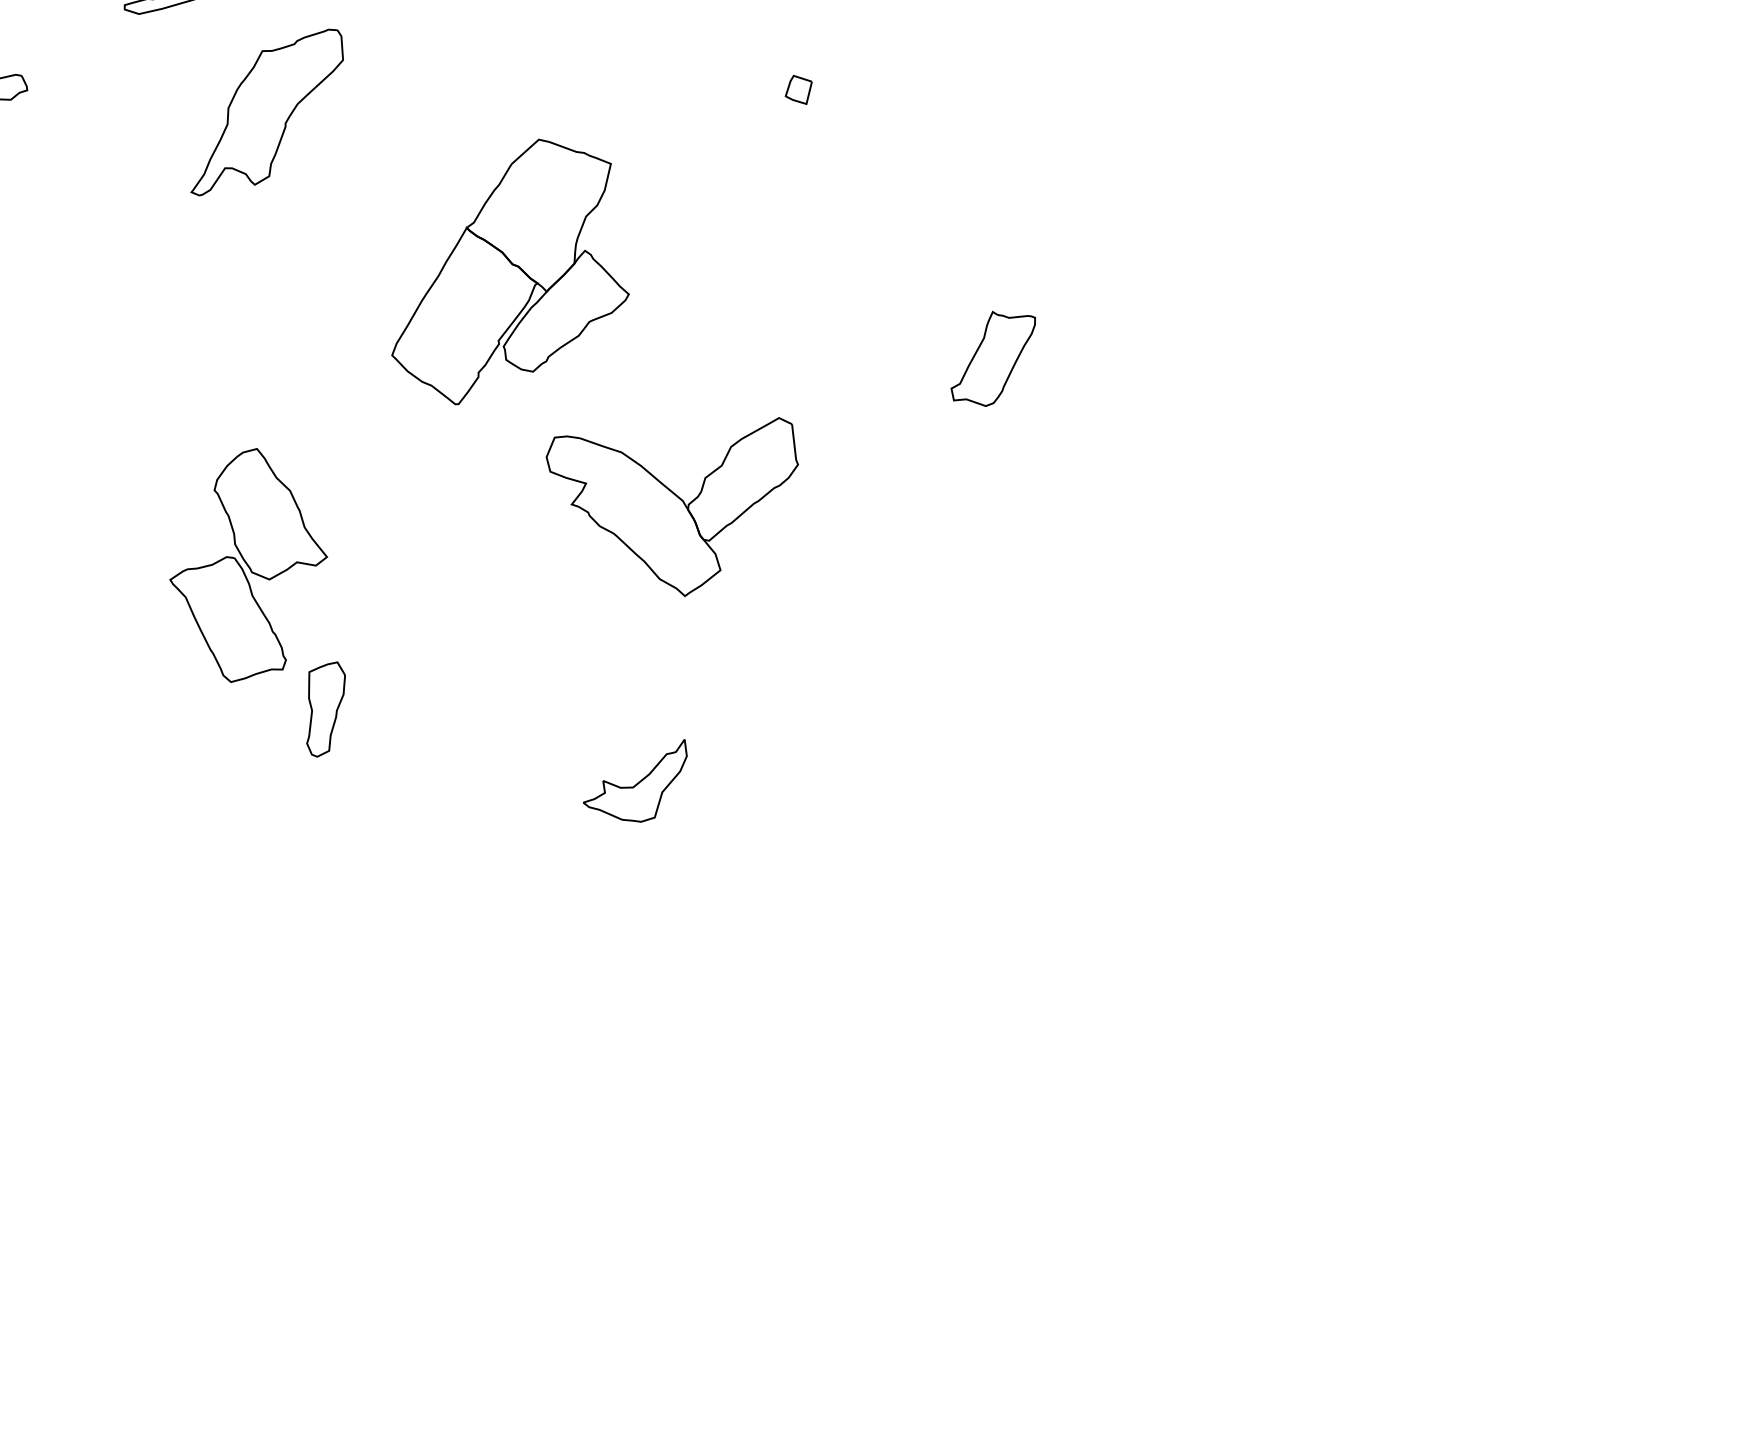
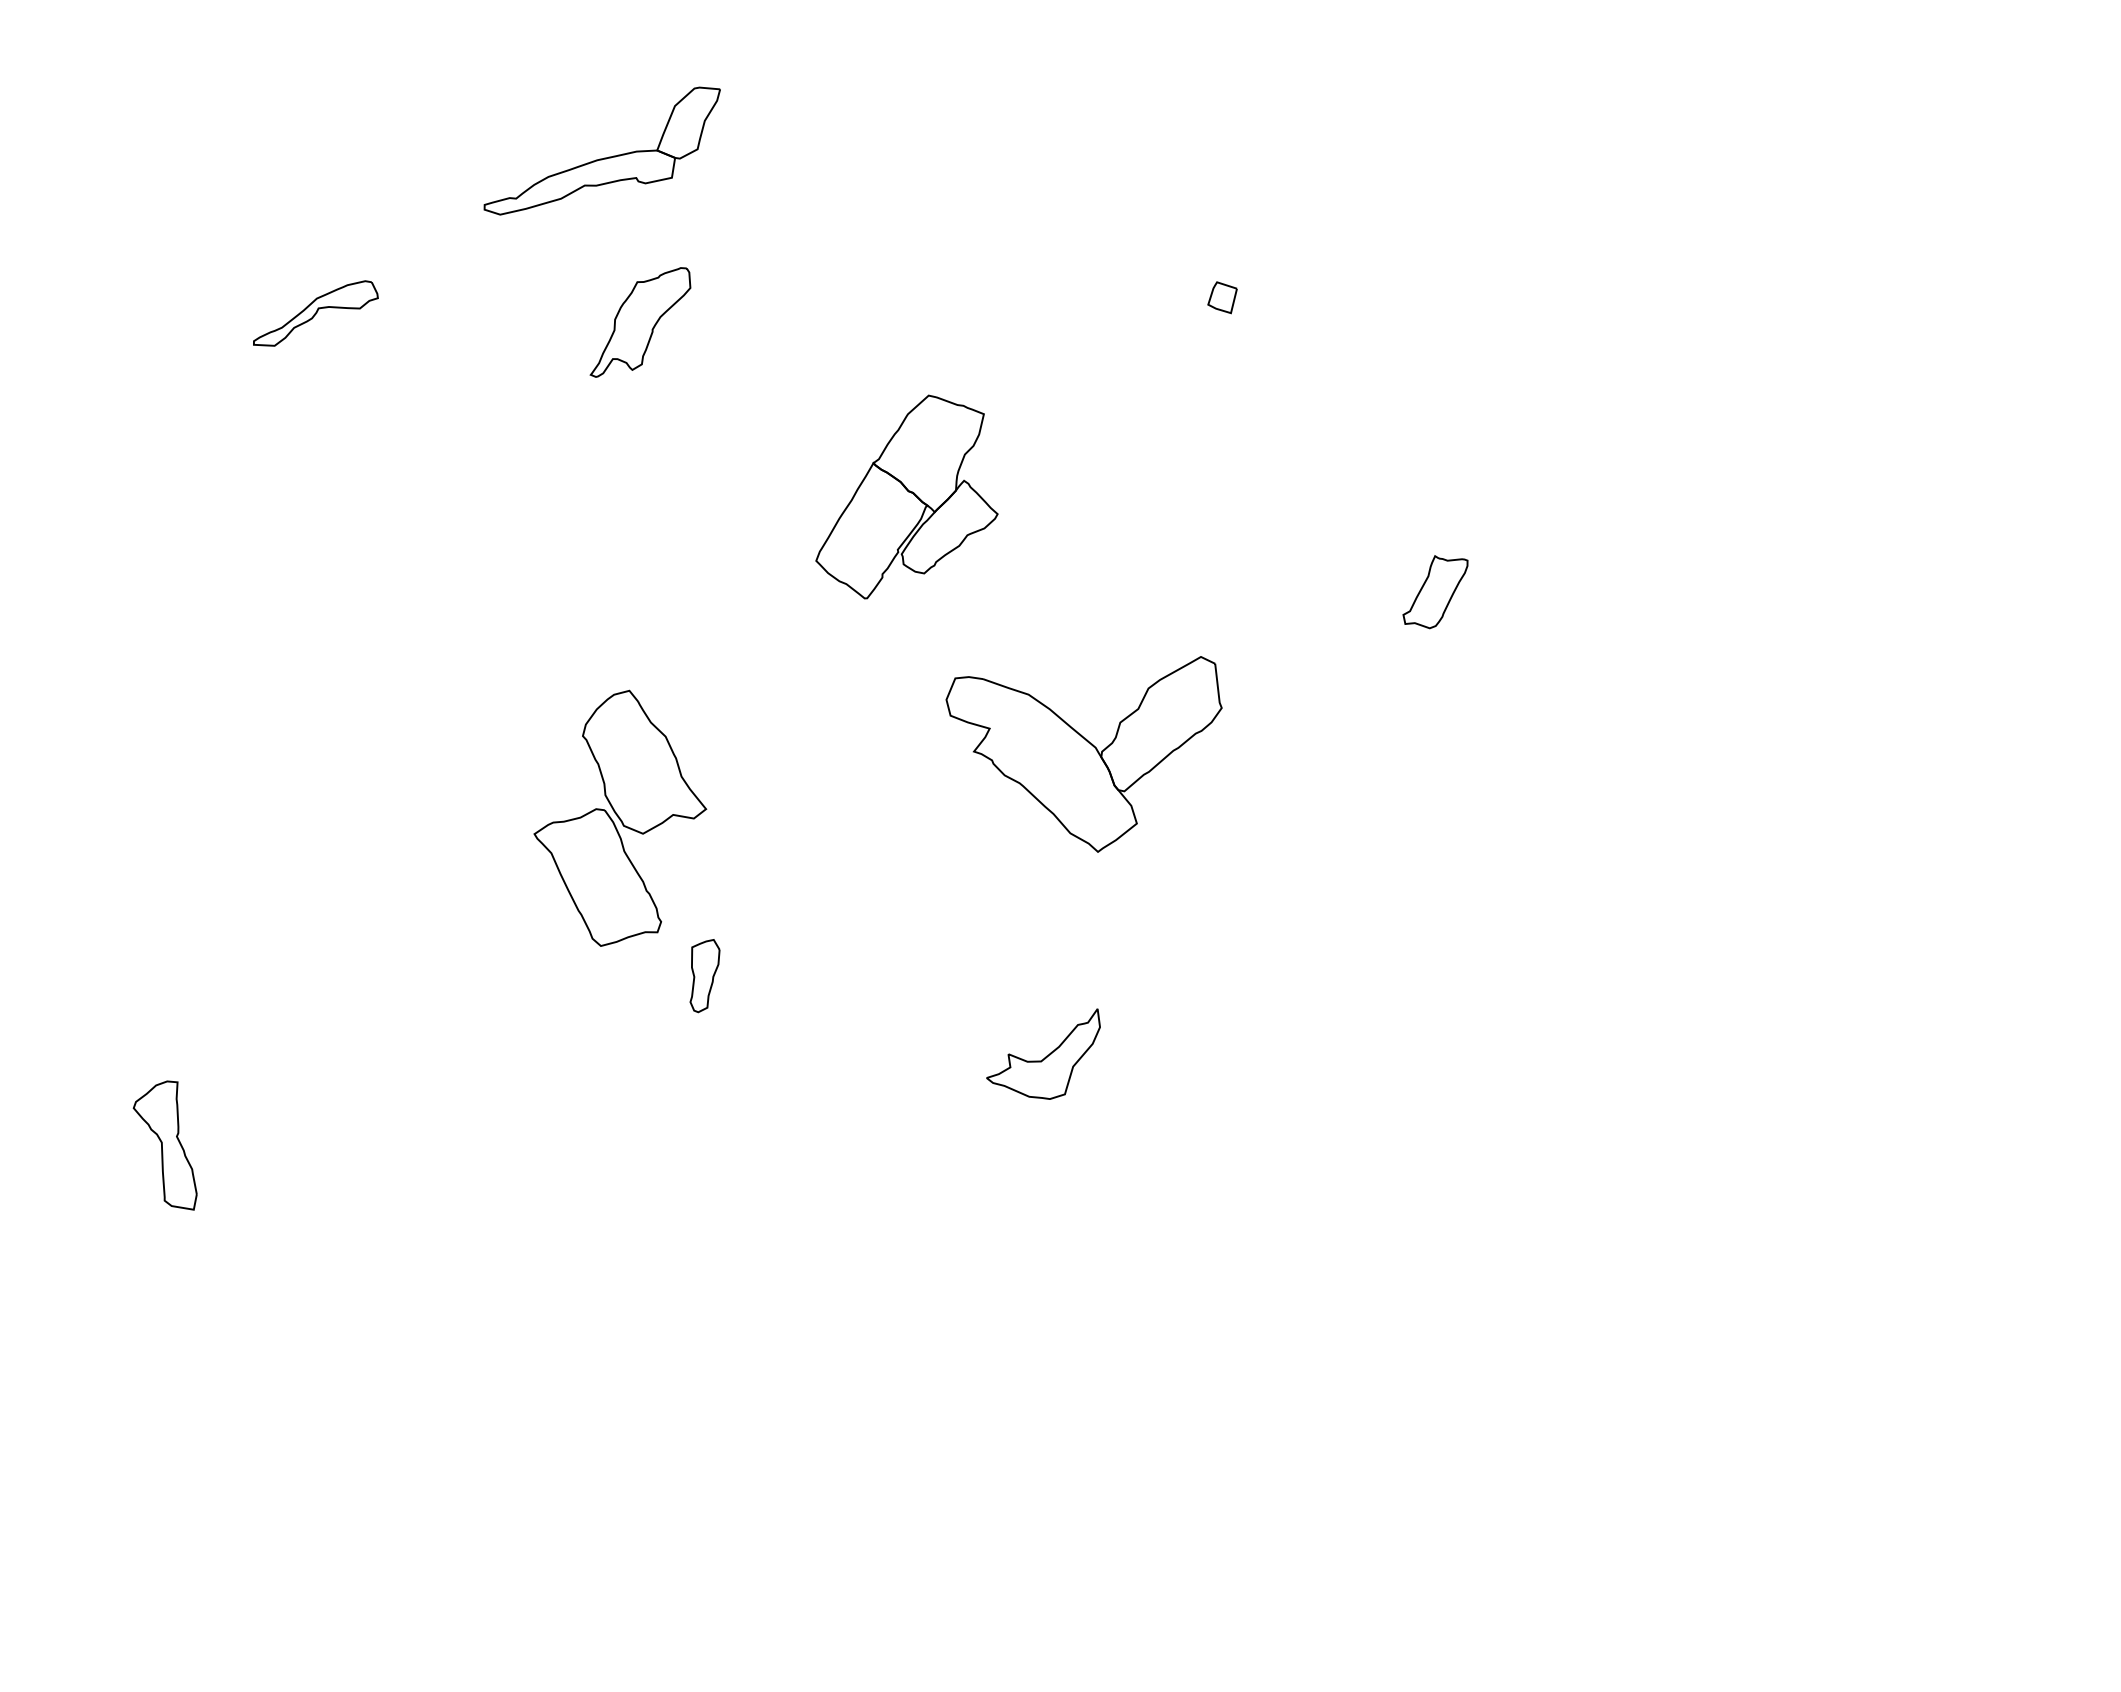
part: (267, 112) -> (640, 322), size x0.6
part: (510, 271) -> (906, 496), size x0.7
part: (993, 358) -> (1435, 591), size x0.7
part: (325, 709) -> (704, 975), size x0.7

